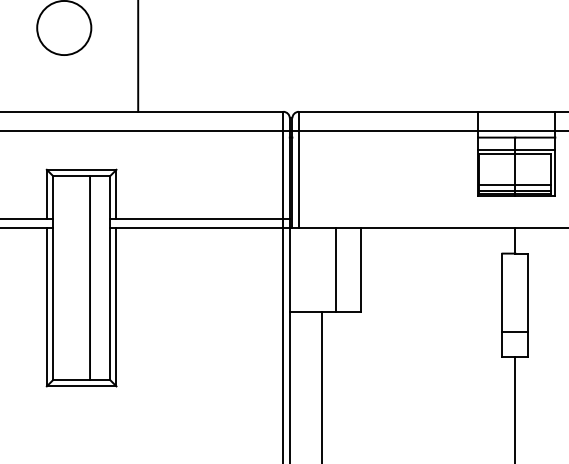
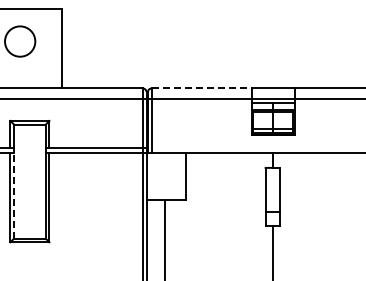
line: (389, 111) -> (202, 88), solid -> dashed
line: (336, 268) -> (172, 176), removed
line: (89, 277) -> (34, 181), removed
line: (54, 304) -> (14, 196), solid -> dashed

